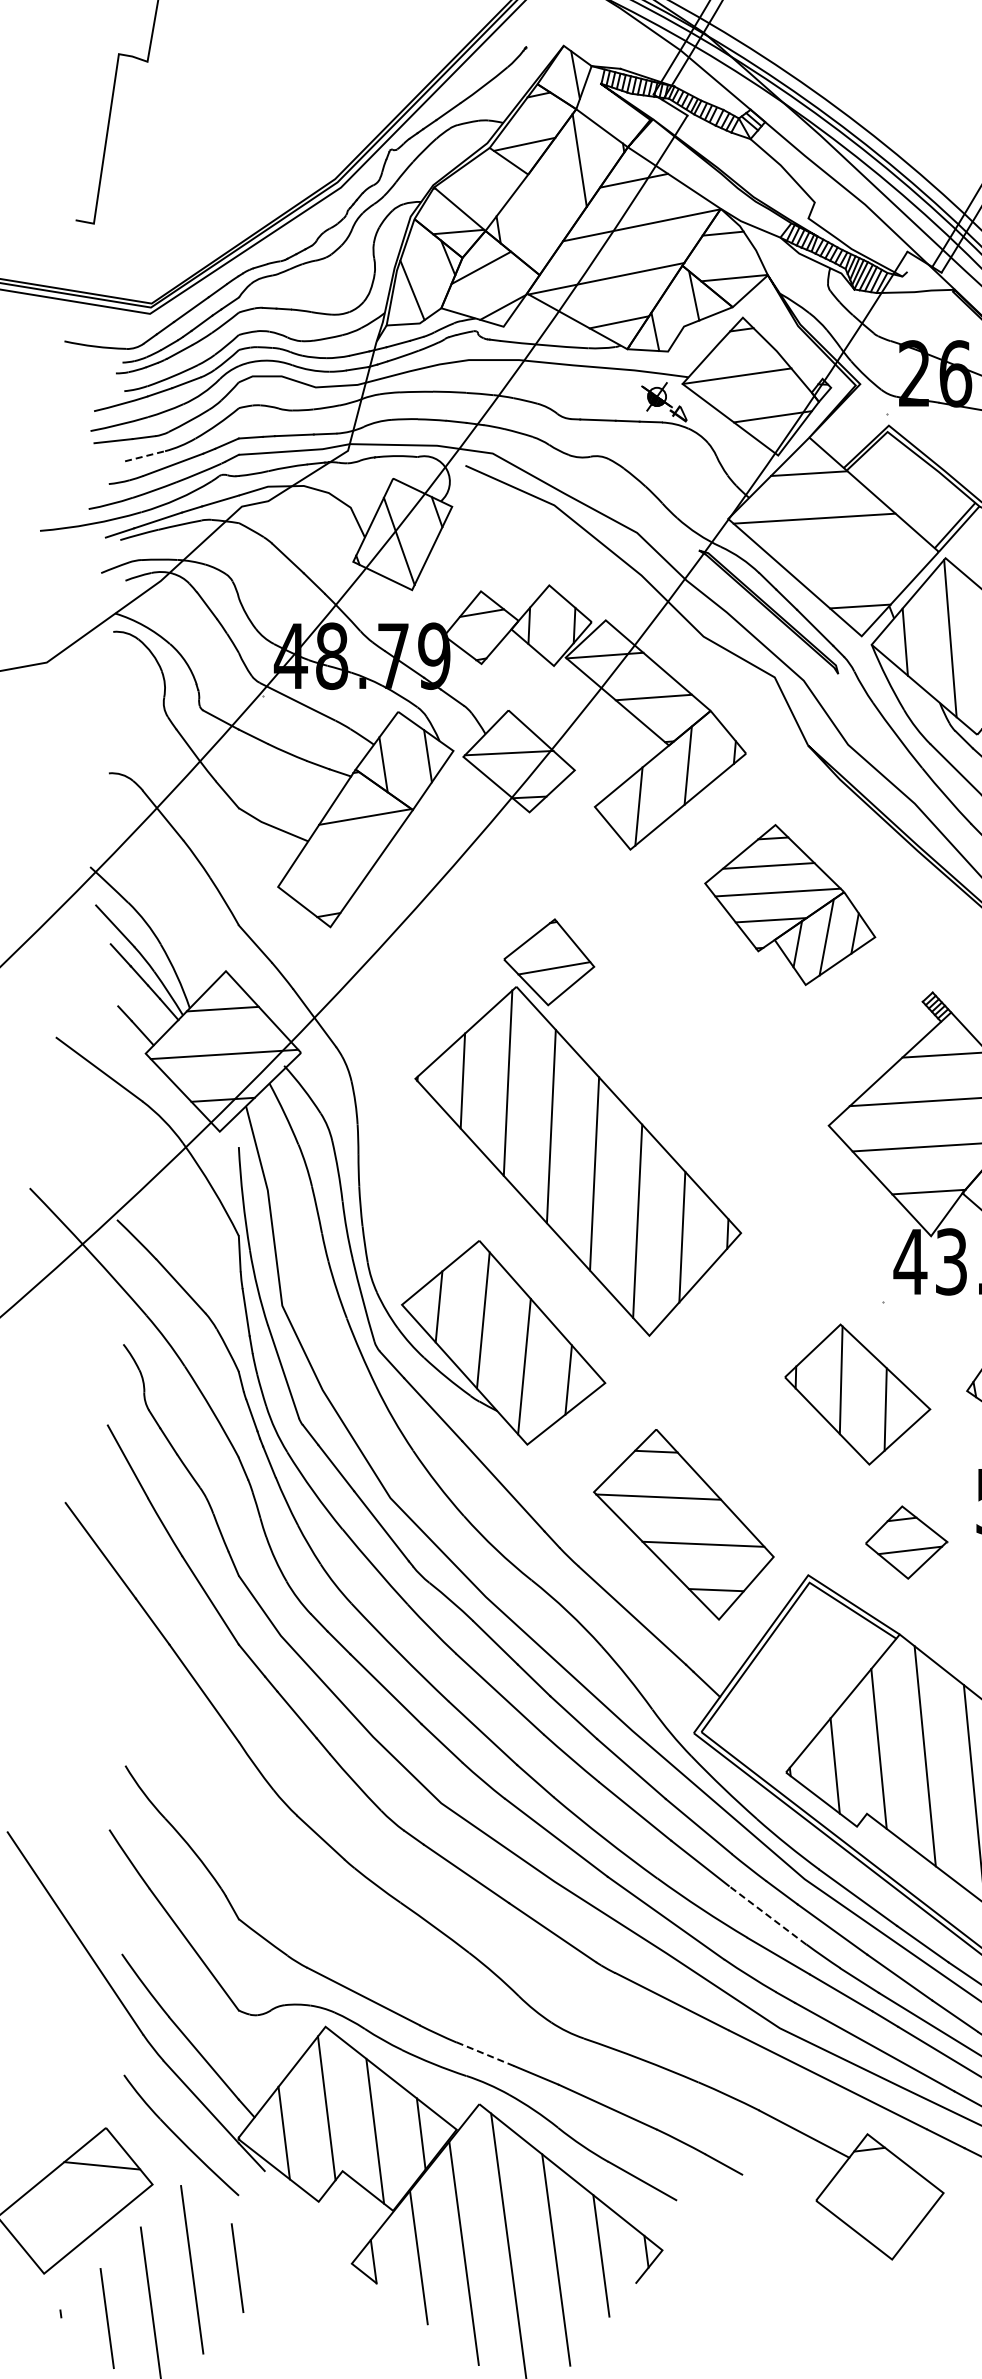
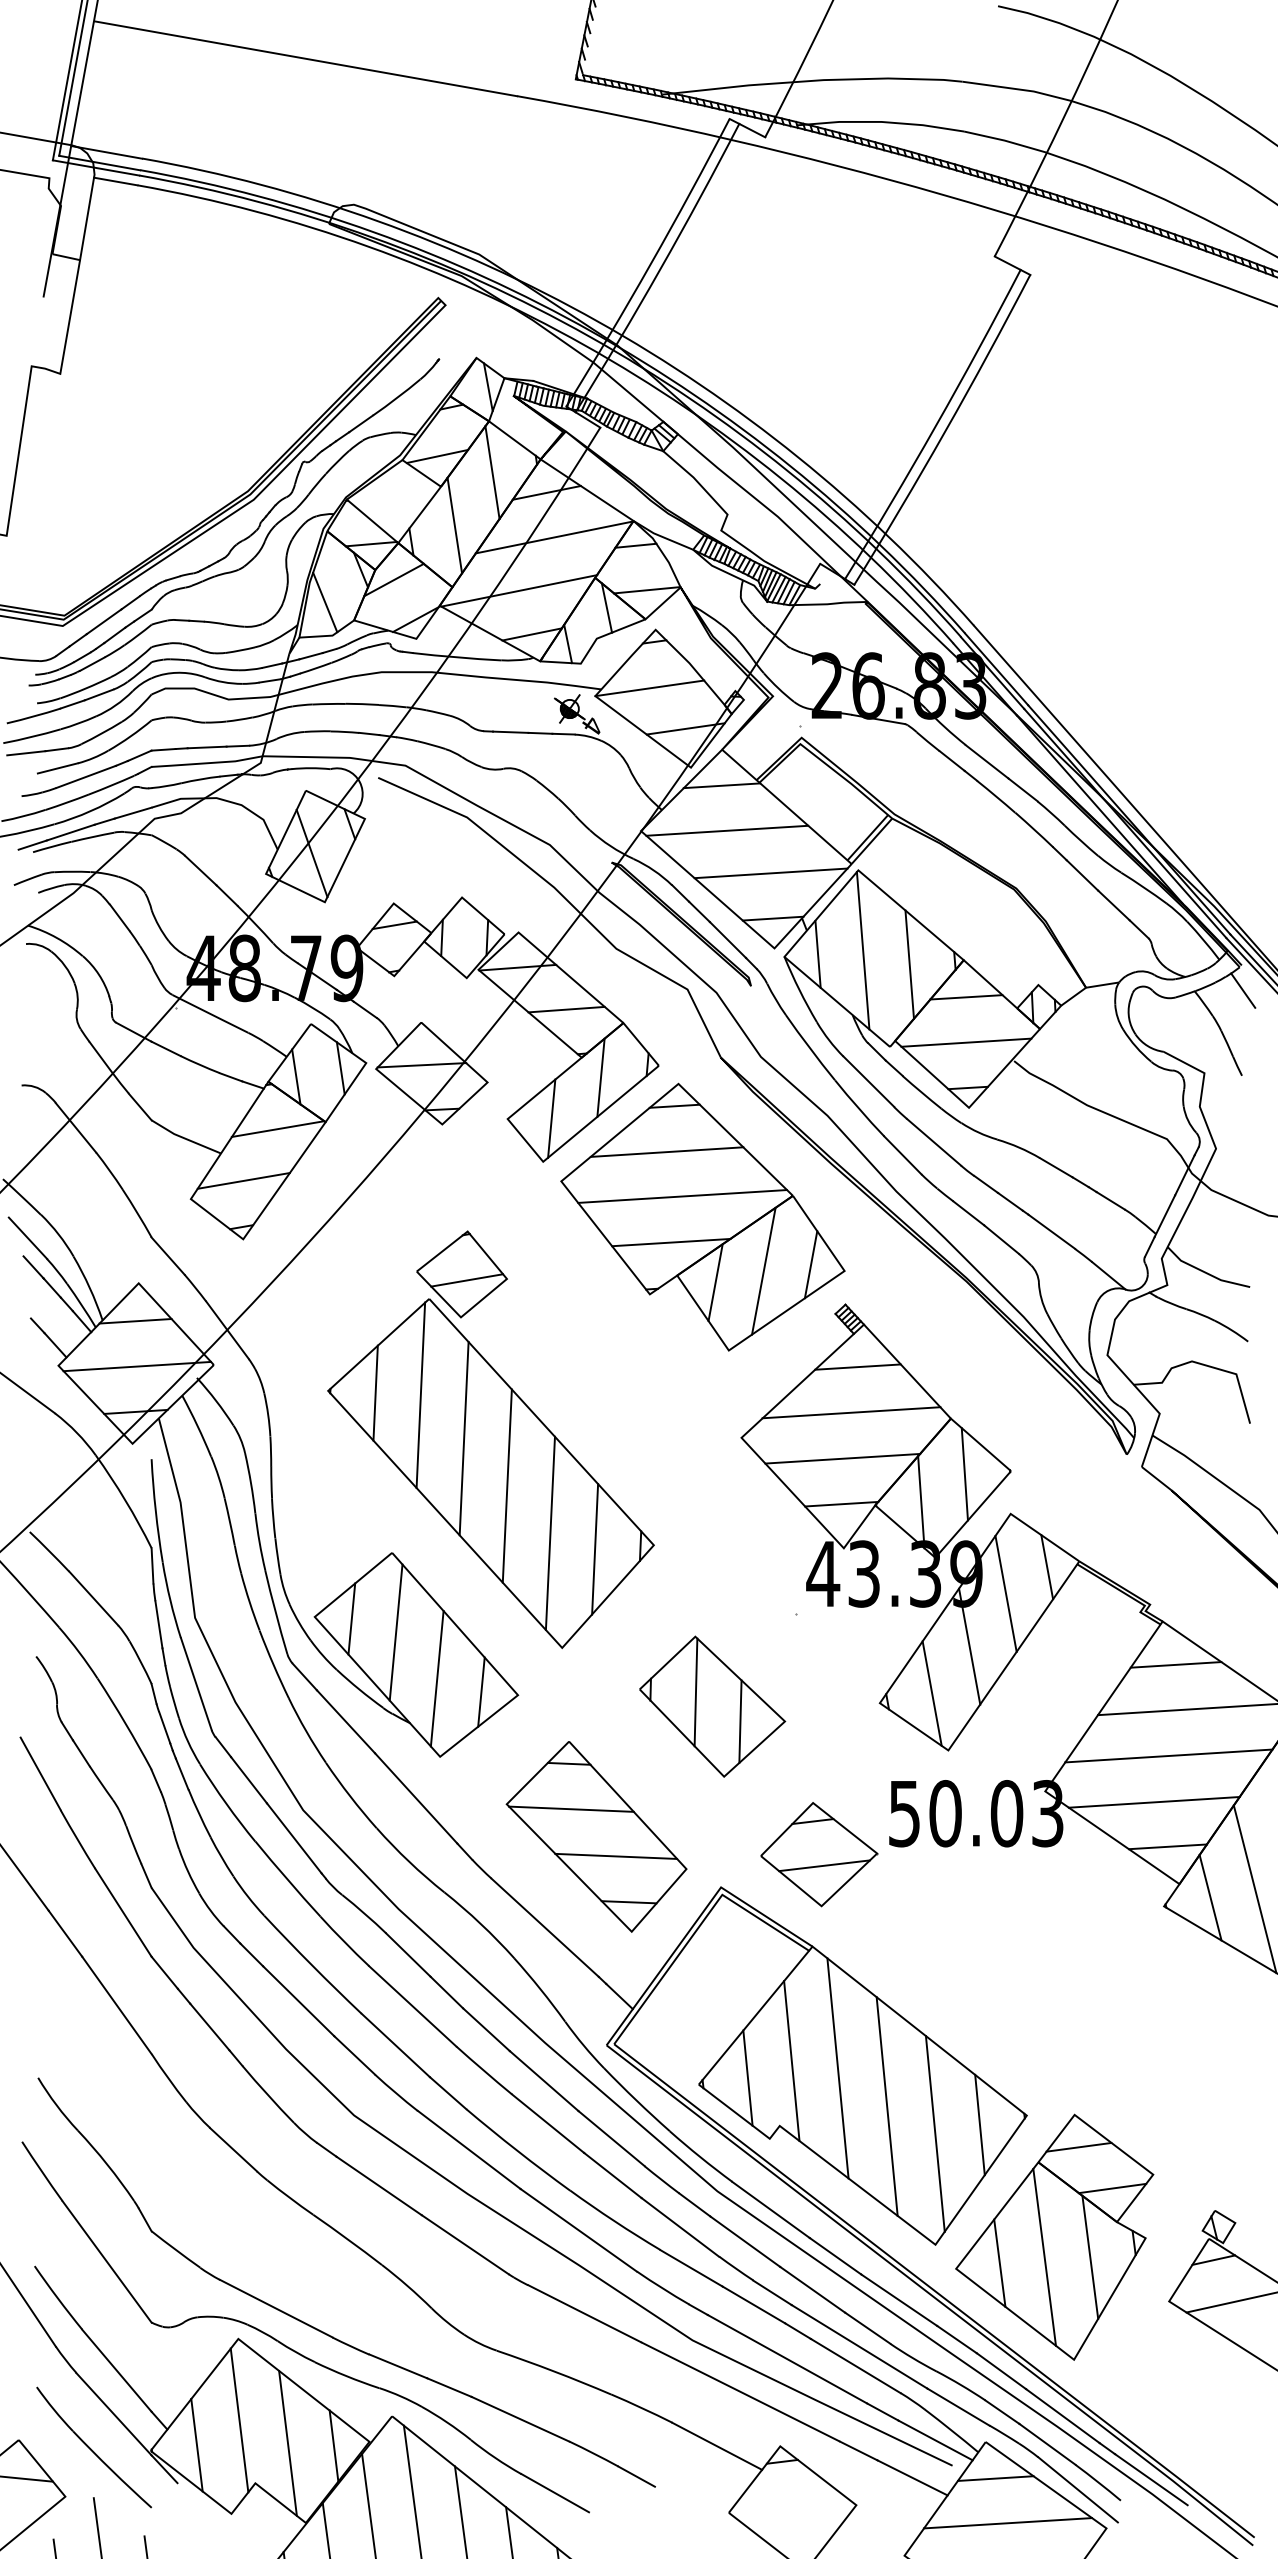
line: (541, 213) -> (454, 525), added
line: (144, 456) -> (57, 768), dashed -> solid
line: (857, 561) -> (770, 873), added
line: (330, 868) -> (243, 1180), added
part: (789, 904) -> (702, 1216), size x1.67
part: (857, 1394) -> (712, 1706), moved
part: (906, 1542) -> (819, 1854), size x1.43
line: (767, 1915) -> (680, 2227), dashed -> solid
line: (485, 2054) -> (398, 2366), dashed -> solid

